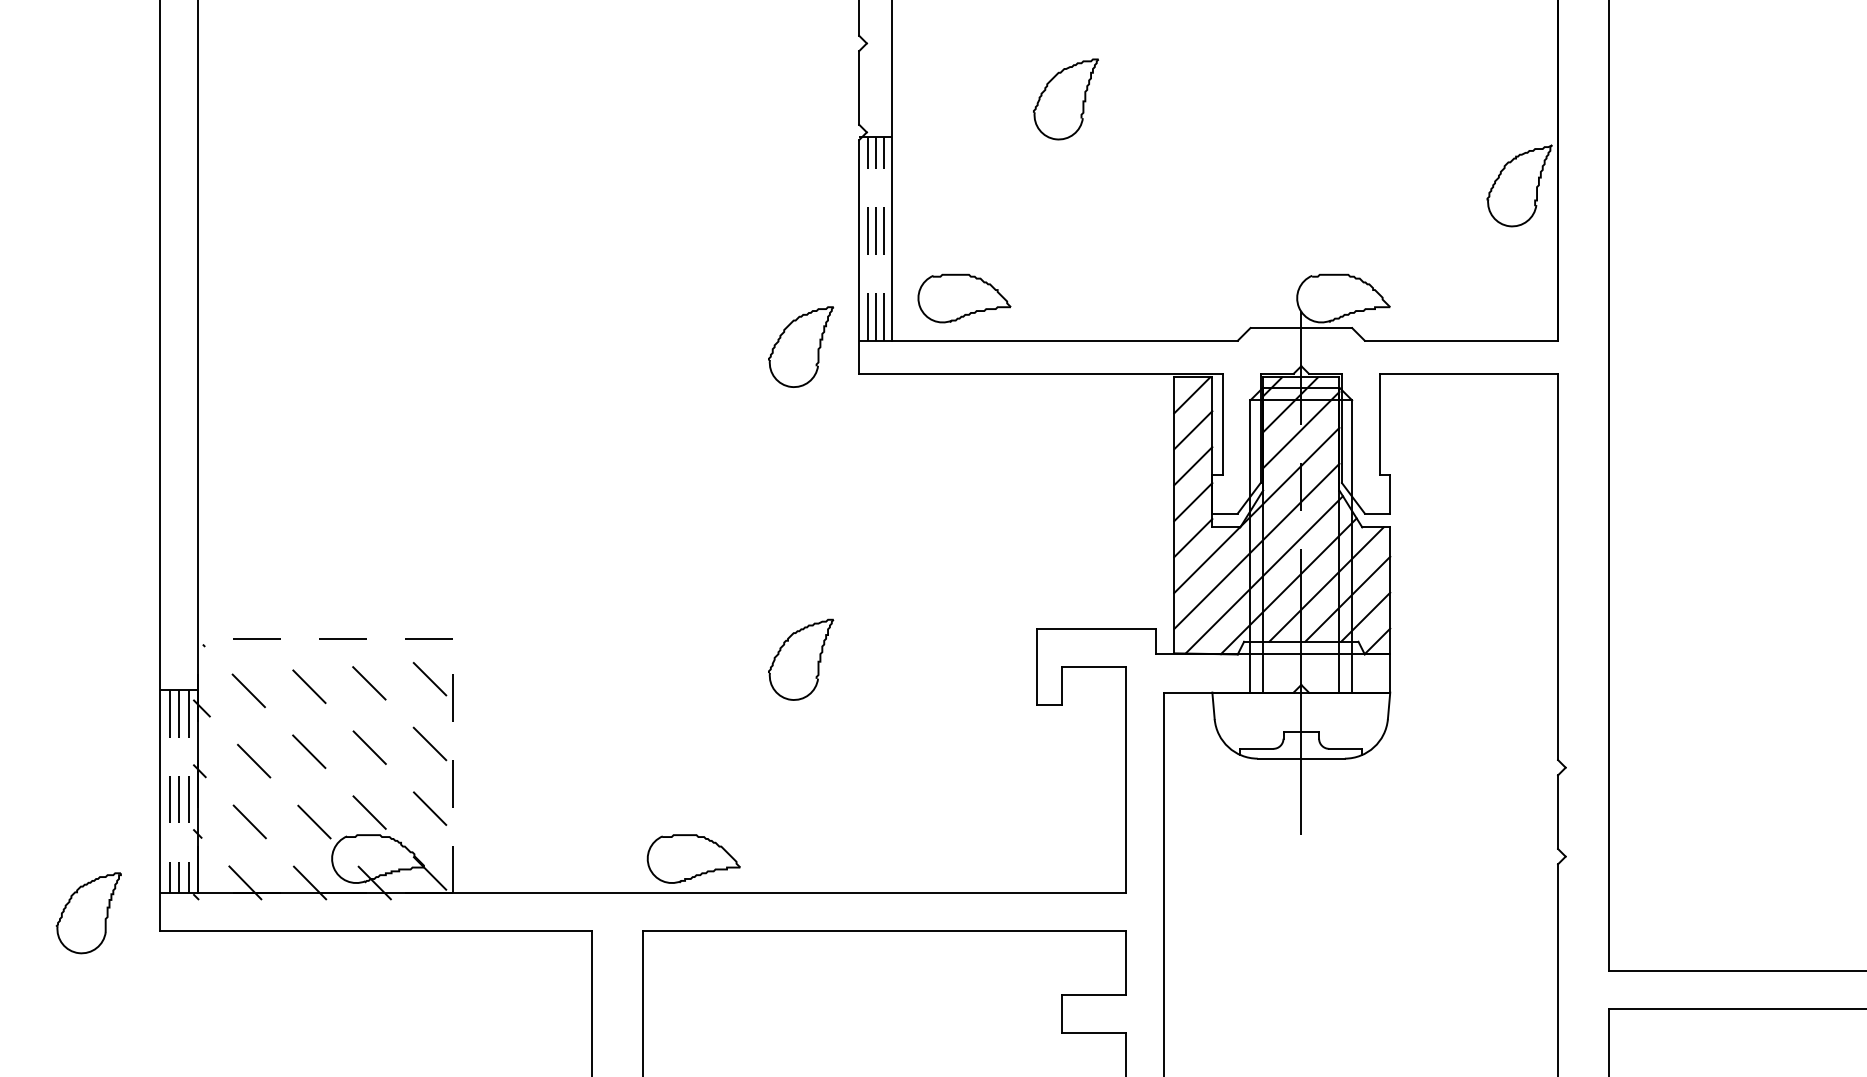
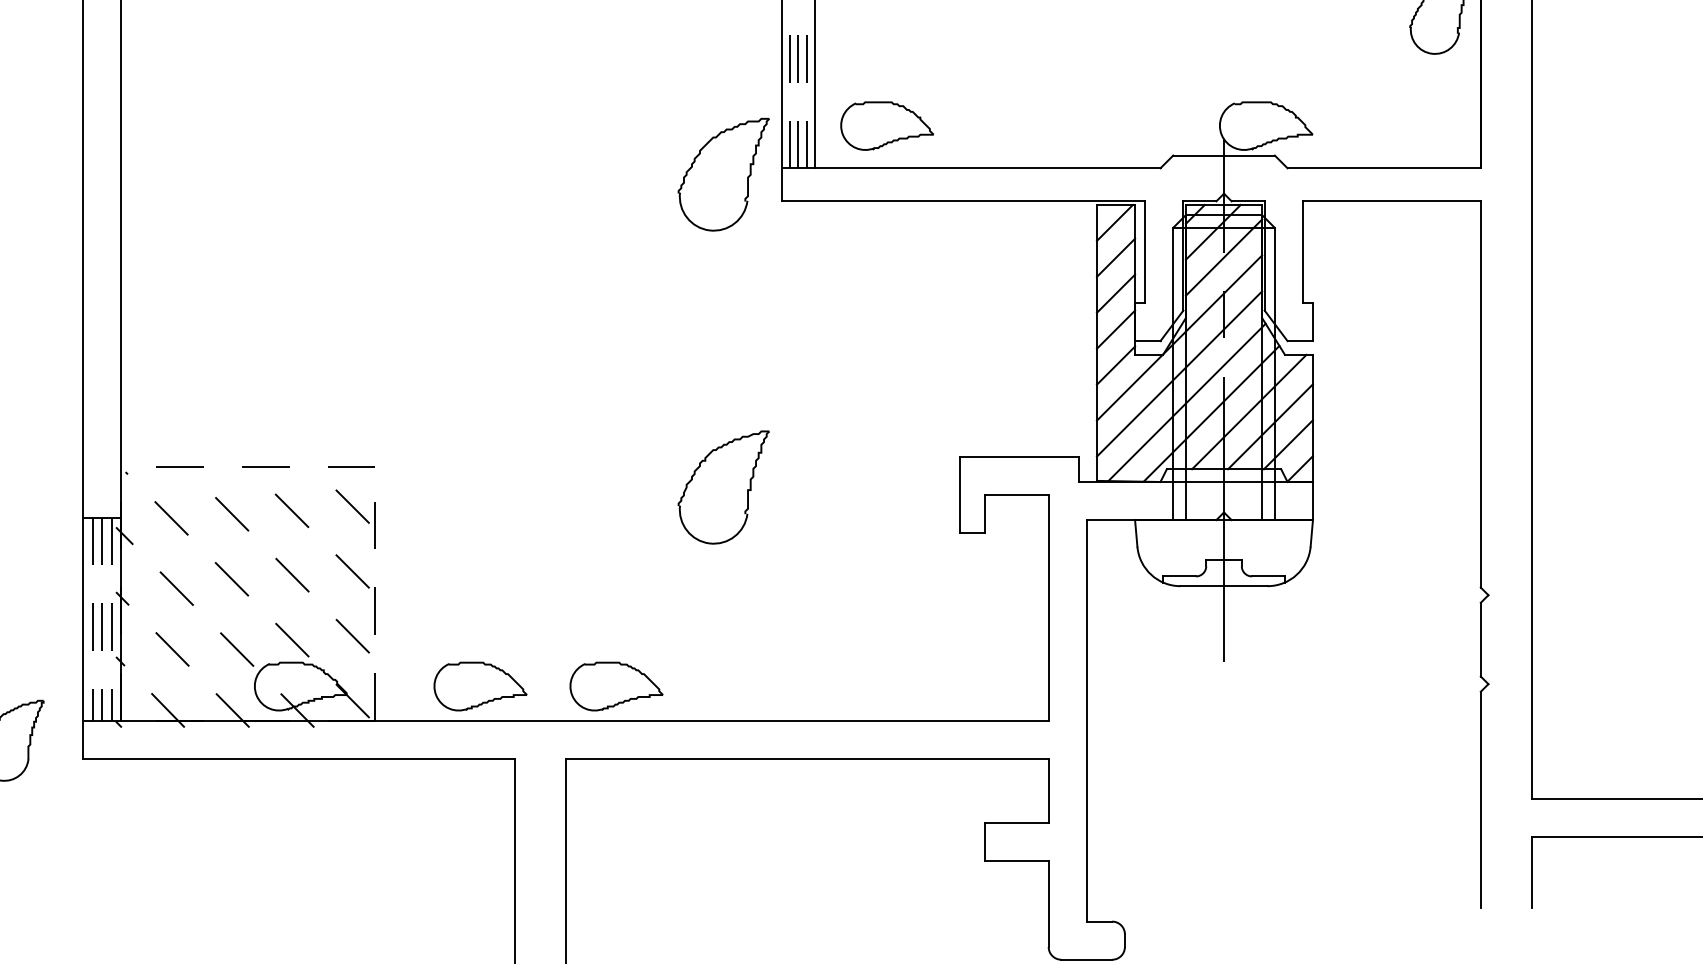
part: (801, 346) -> (724, 174), size x1.4
part: (801, 659) -> (724, 487), size x1.4
part: (557, 858) -> (480, 686), added

